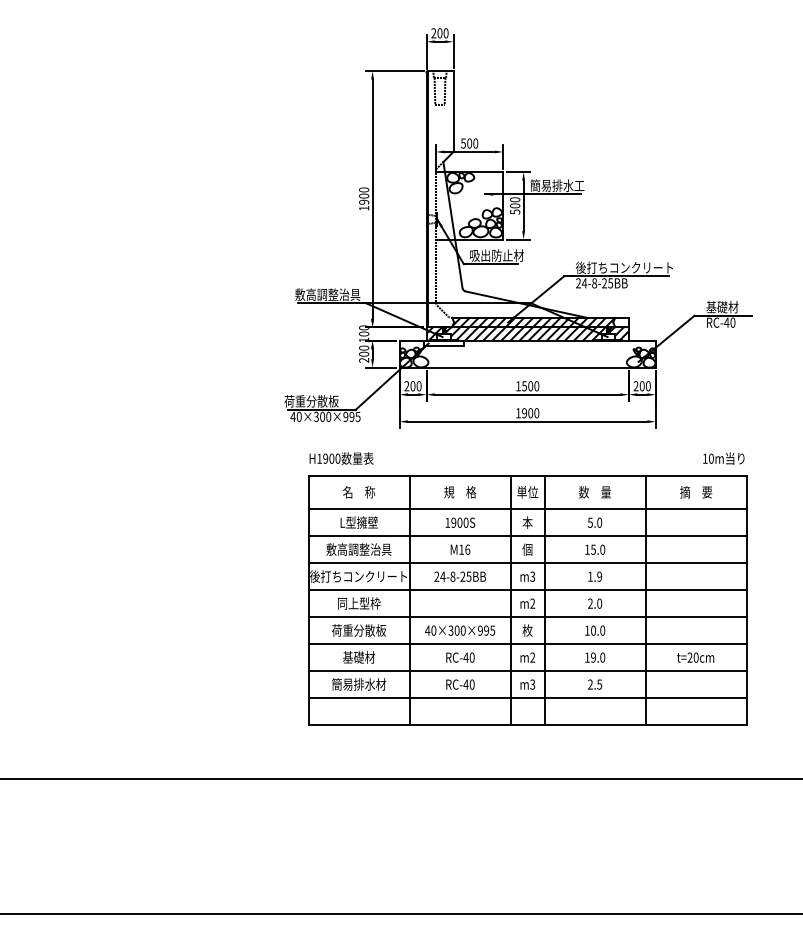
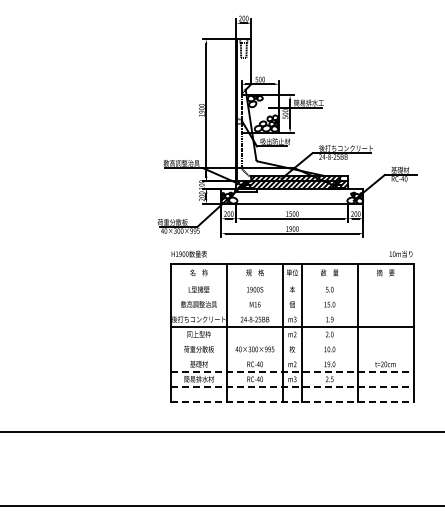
line: (526, 509) -> (291, 282), removed
line: (526, 536) -> (291, 297), removed
line: (526, 563) -> (291, 312), removed
line: (526, 616) -> (291, 341), removed
line: (526, 643) -> (291, 356), removed
line: (527, 670) -> (292, 371), solid -> dashed
line: (527, 697) -> (292, 386), solid -> dashed
line: (527, 724) -> (292, 401), solid -> dashed

